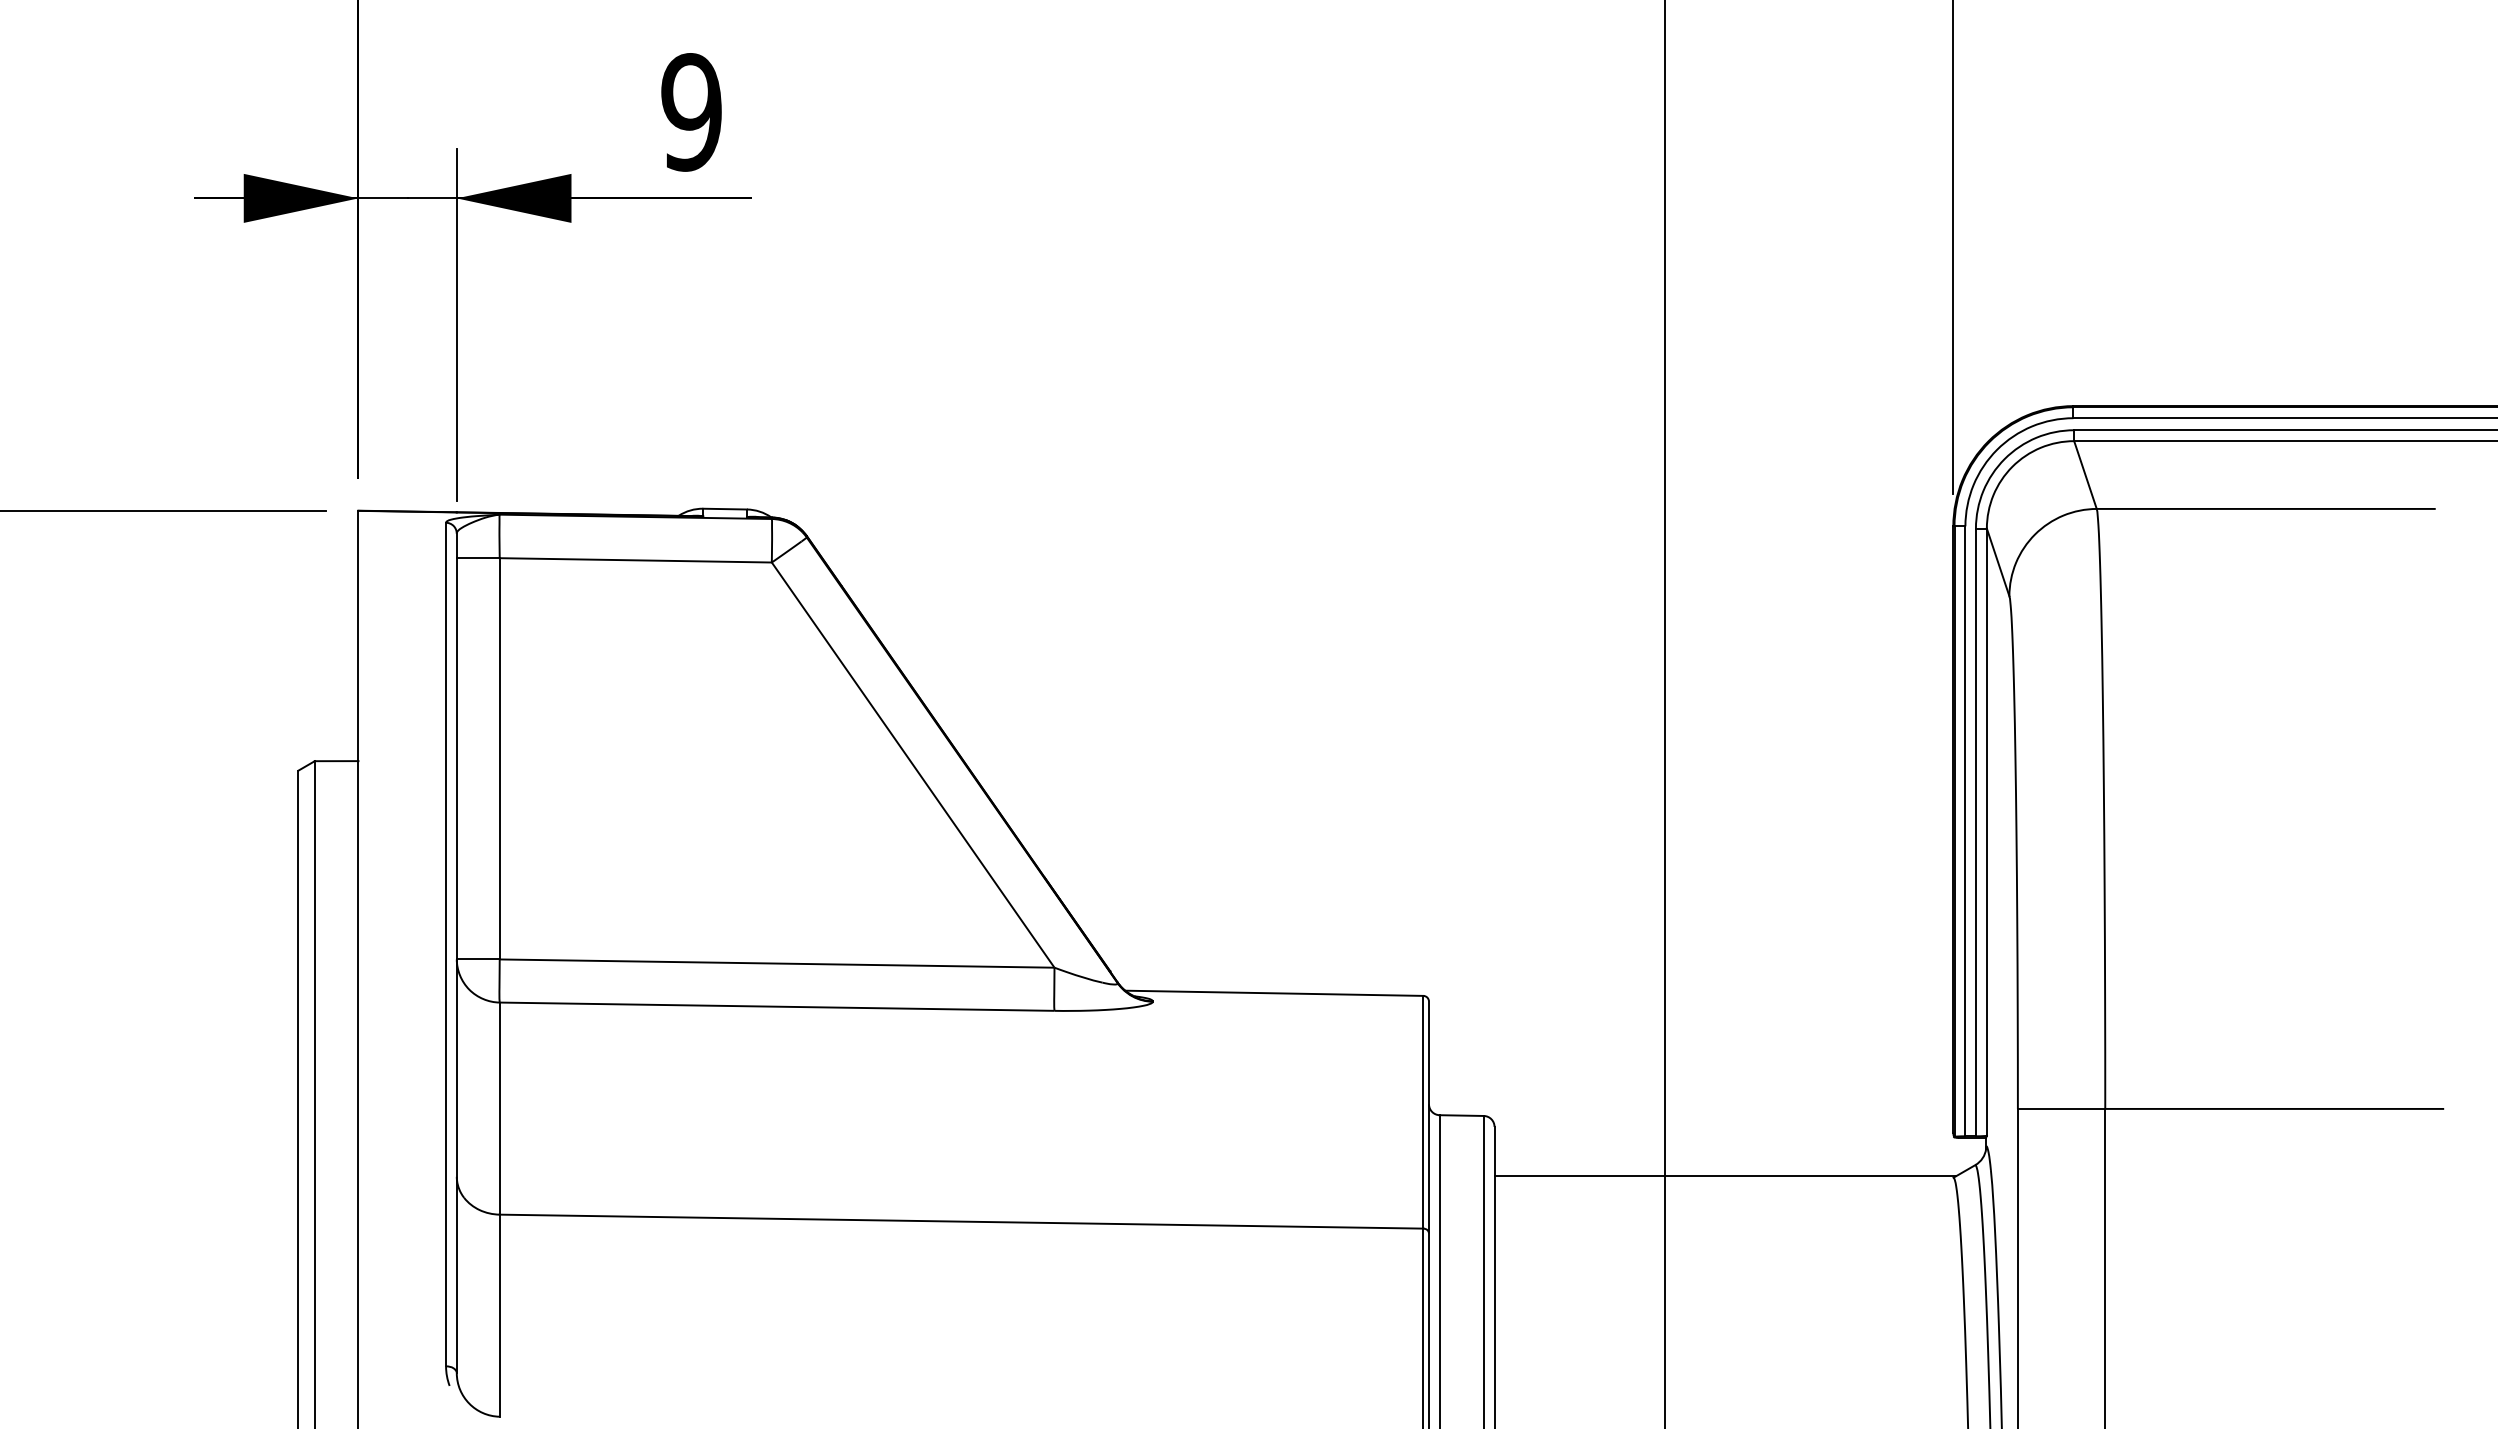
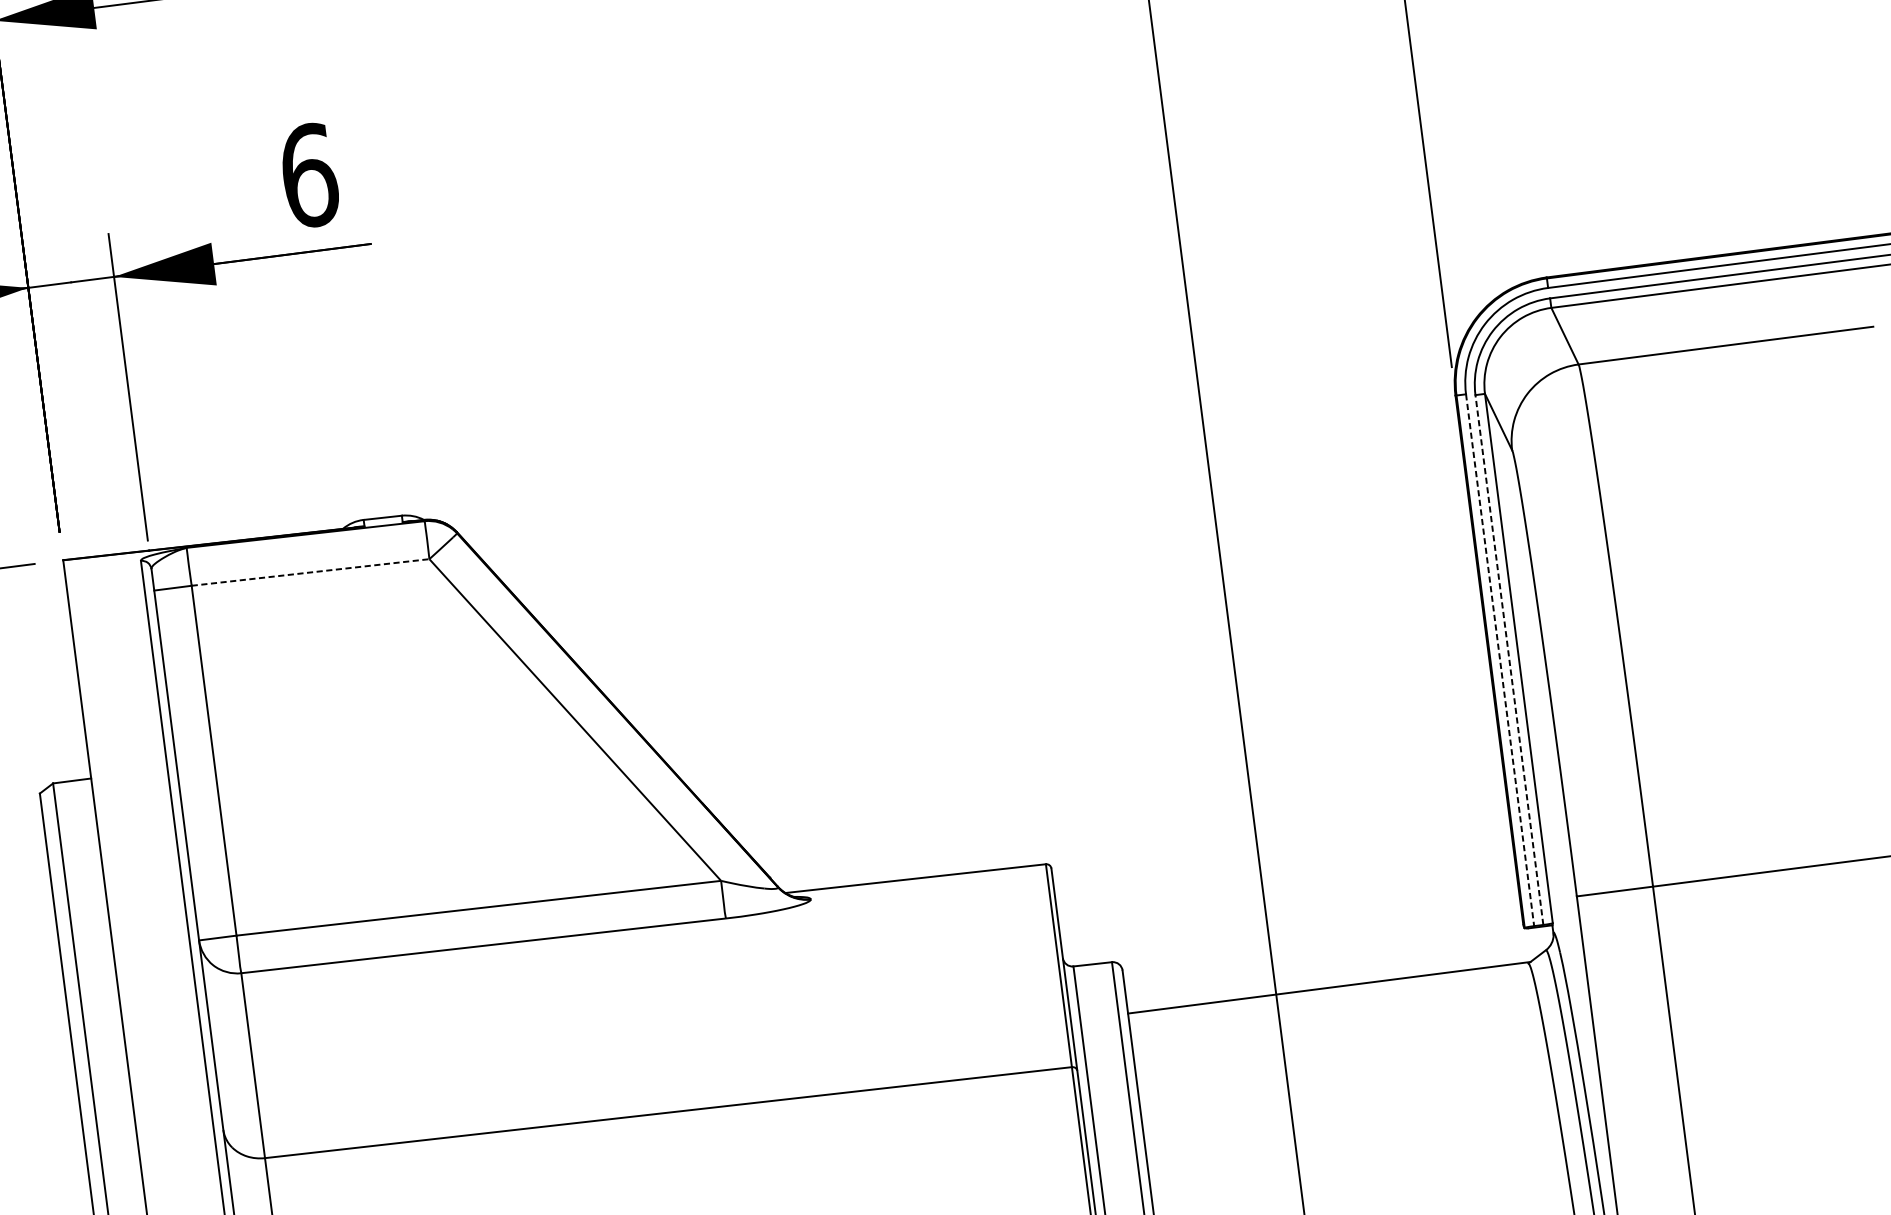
text: (691, 112) -> (309, 175), 9 -> 6
line: (636, 560) -> (311, 572), solid -> dashed
line: (1965, 831) -> (1500, 660), solid -> dashed
line: (1975, 832) -> (1509, 660), solid -> dashed

